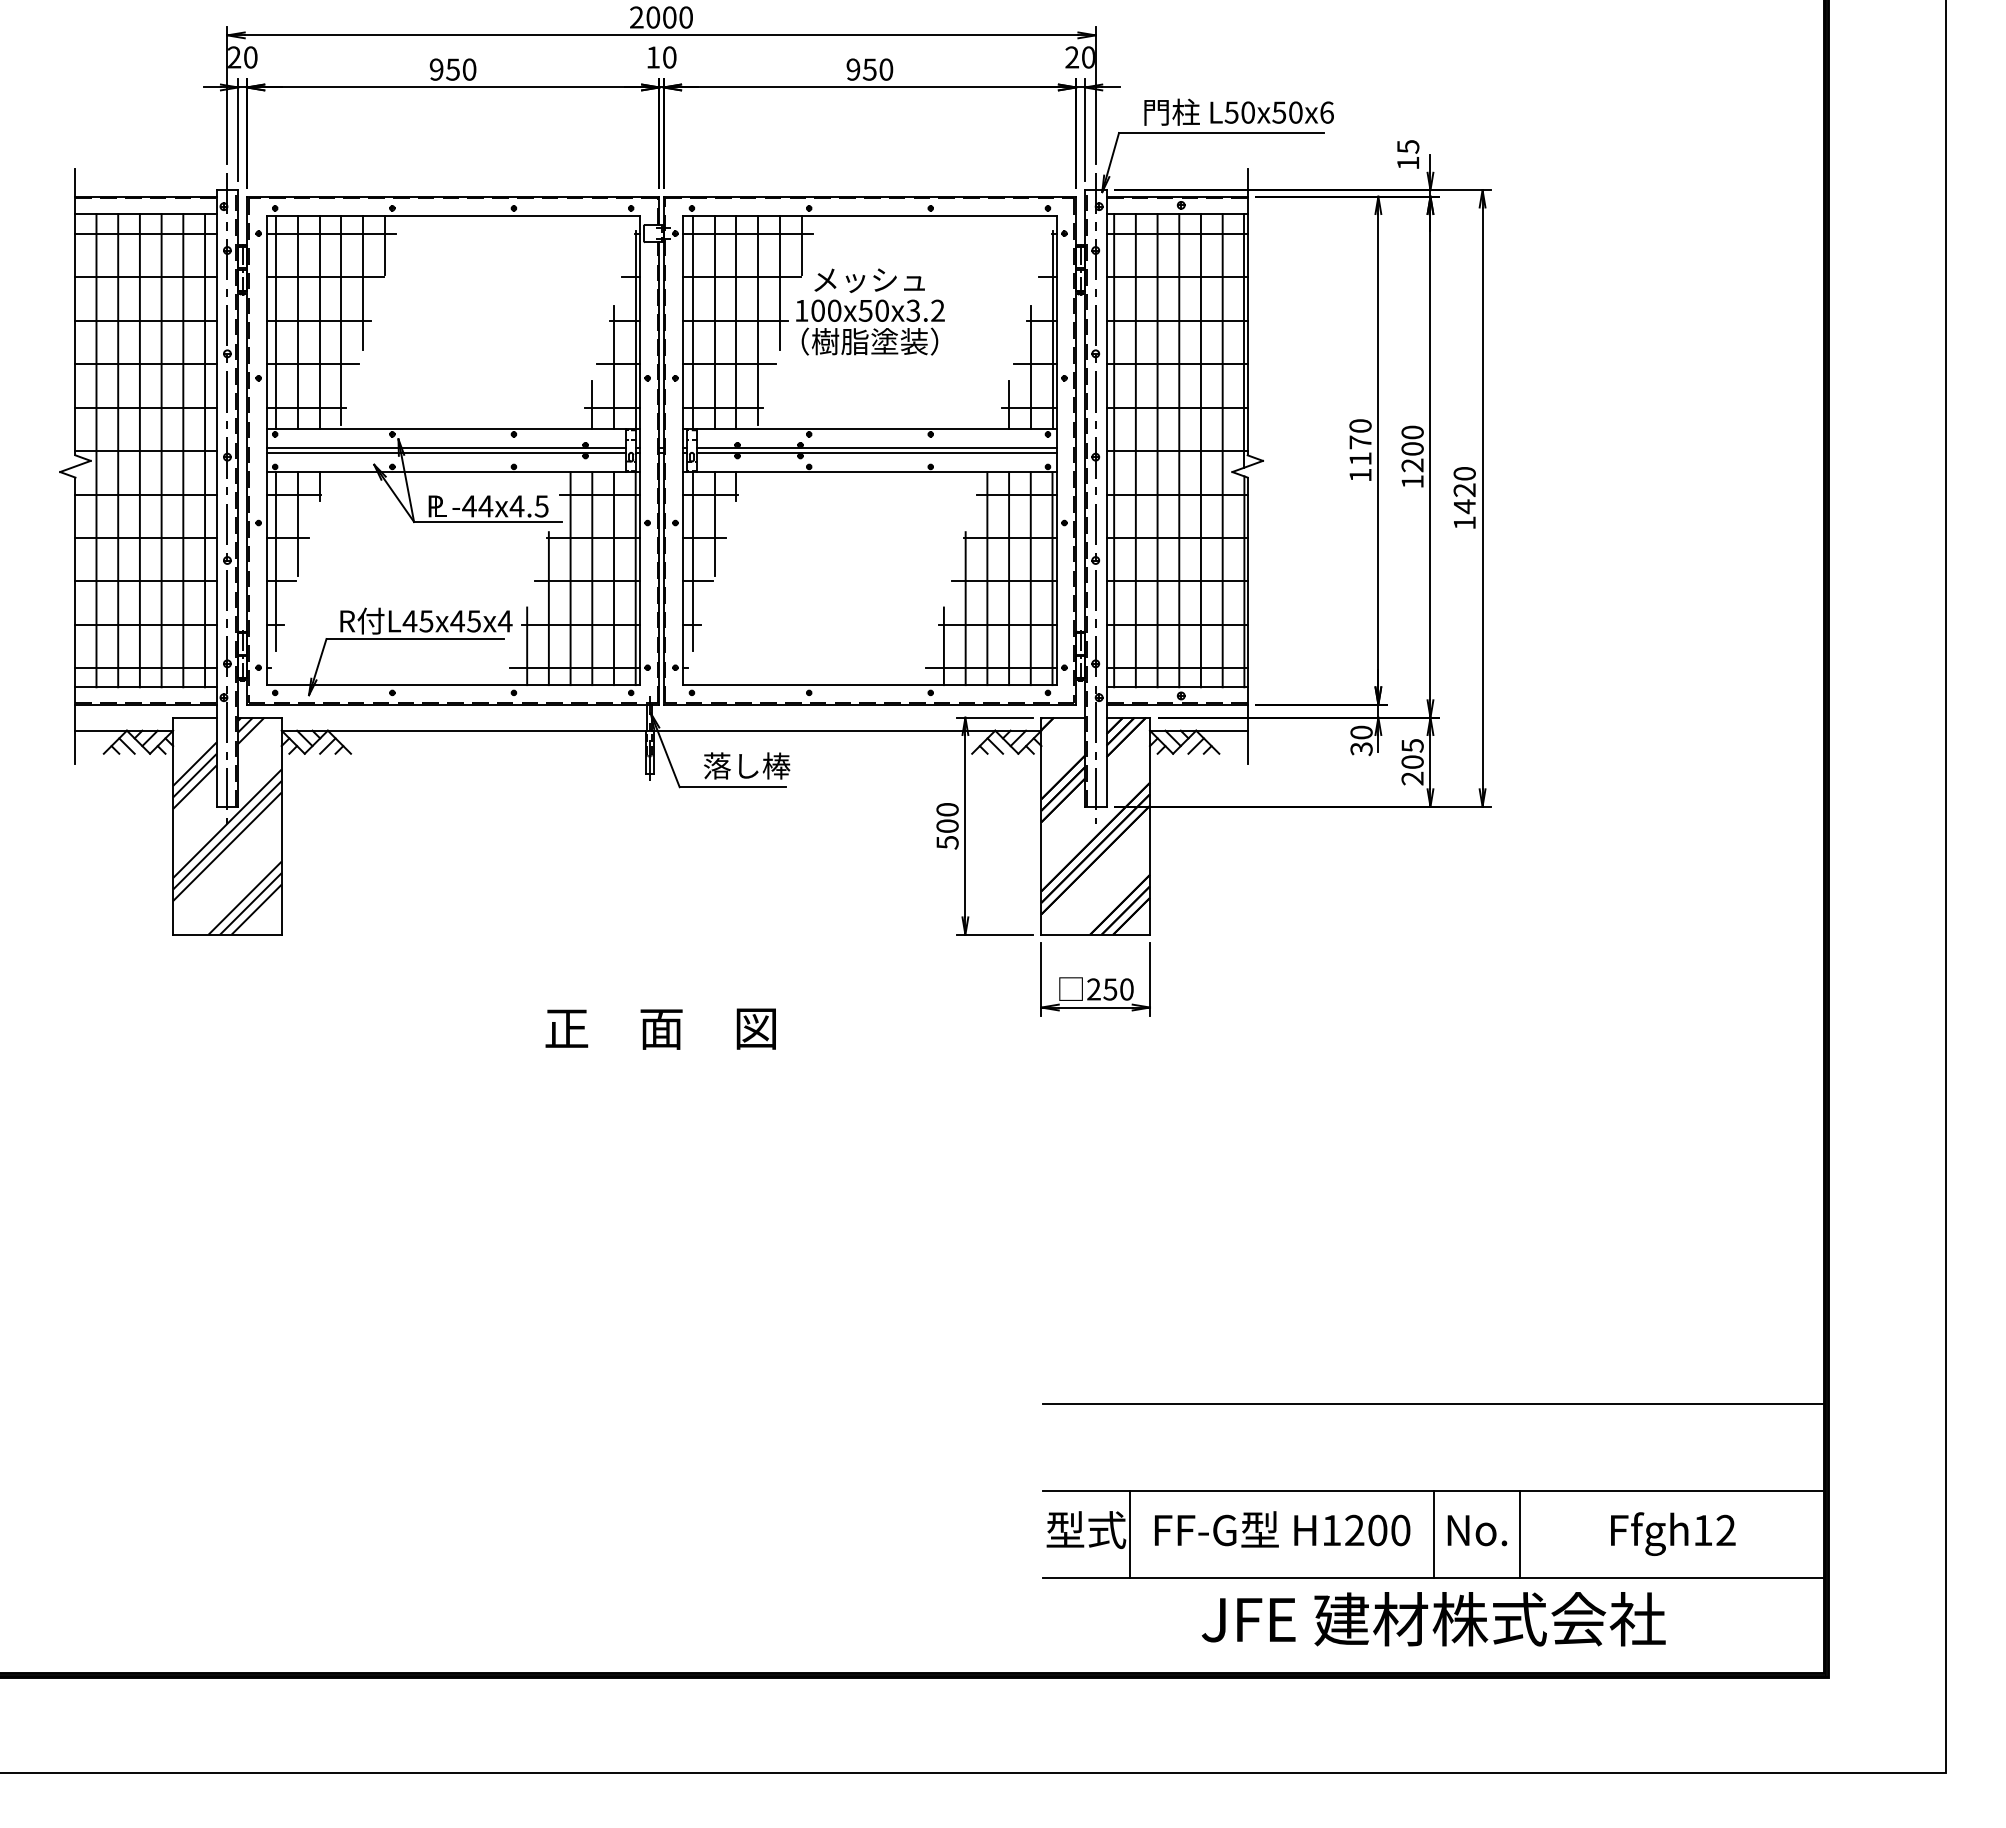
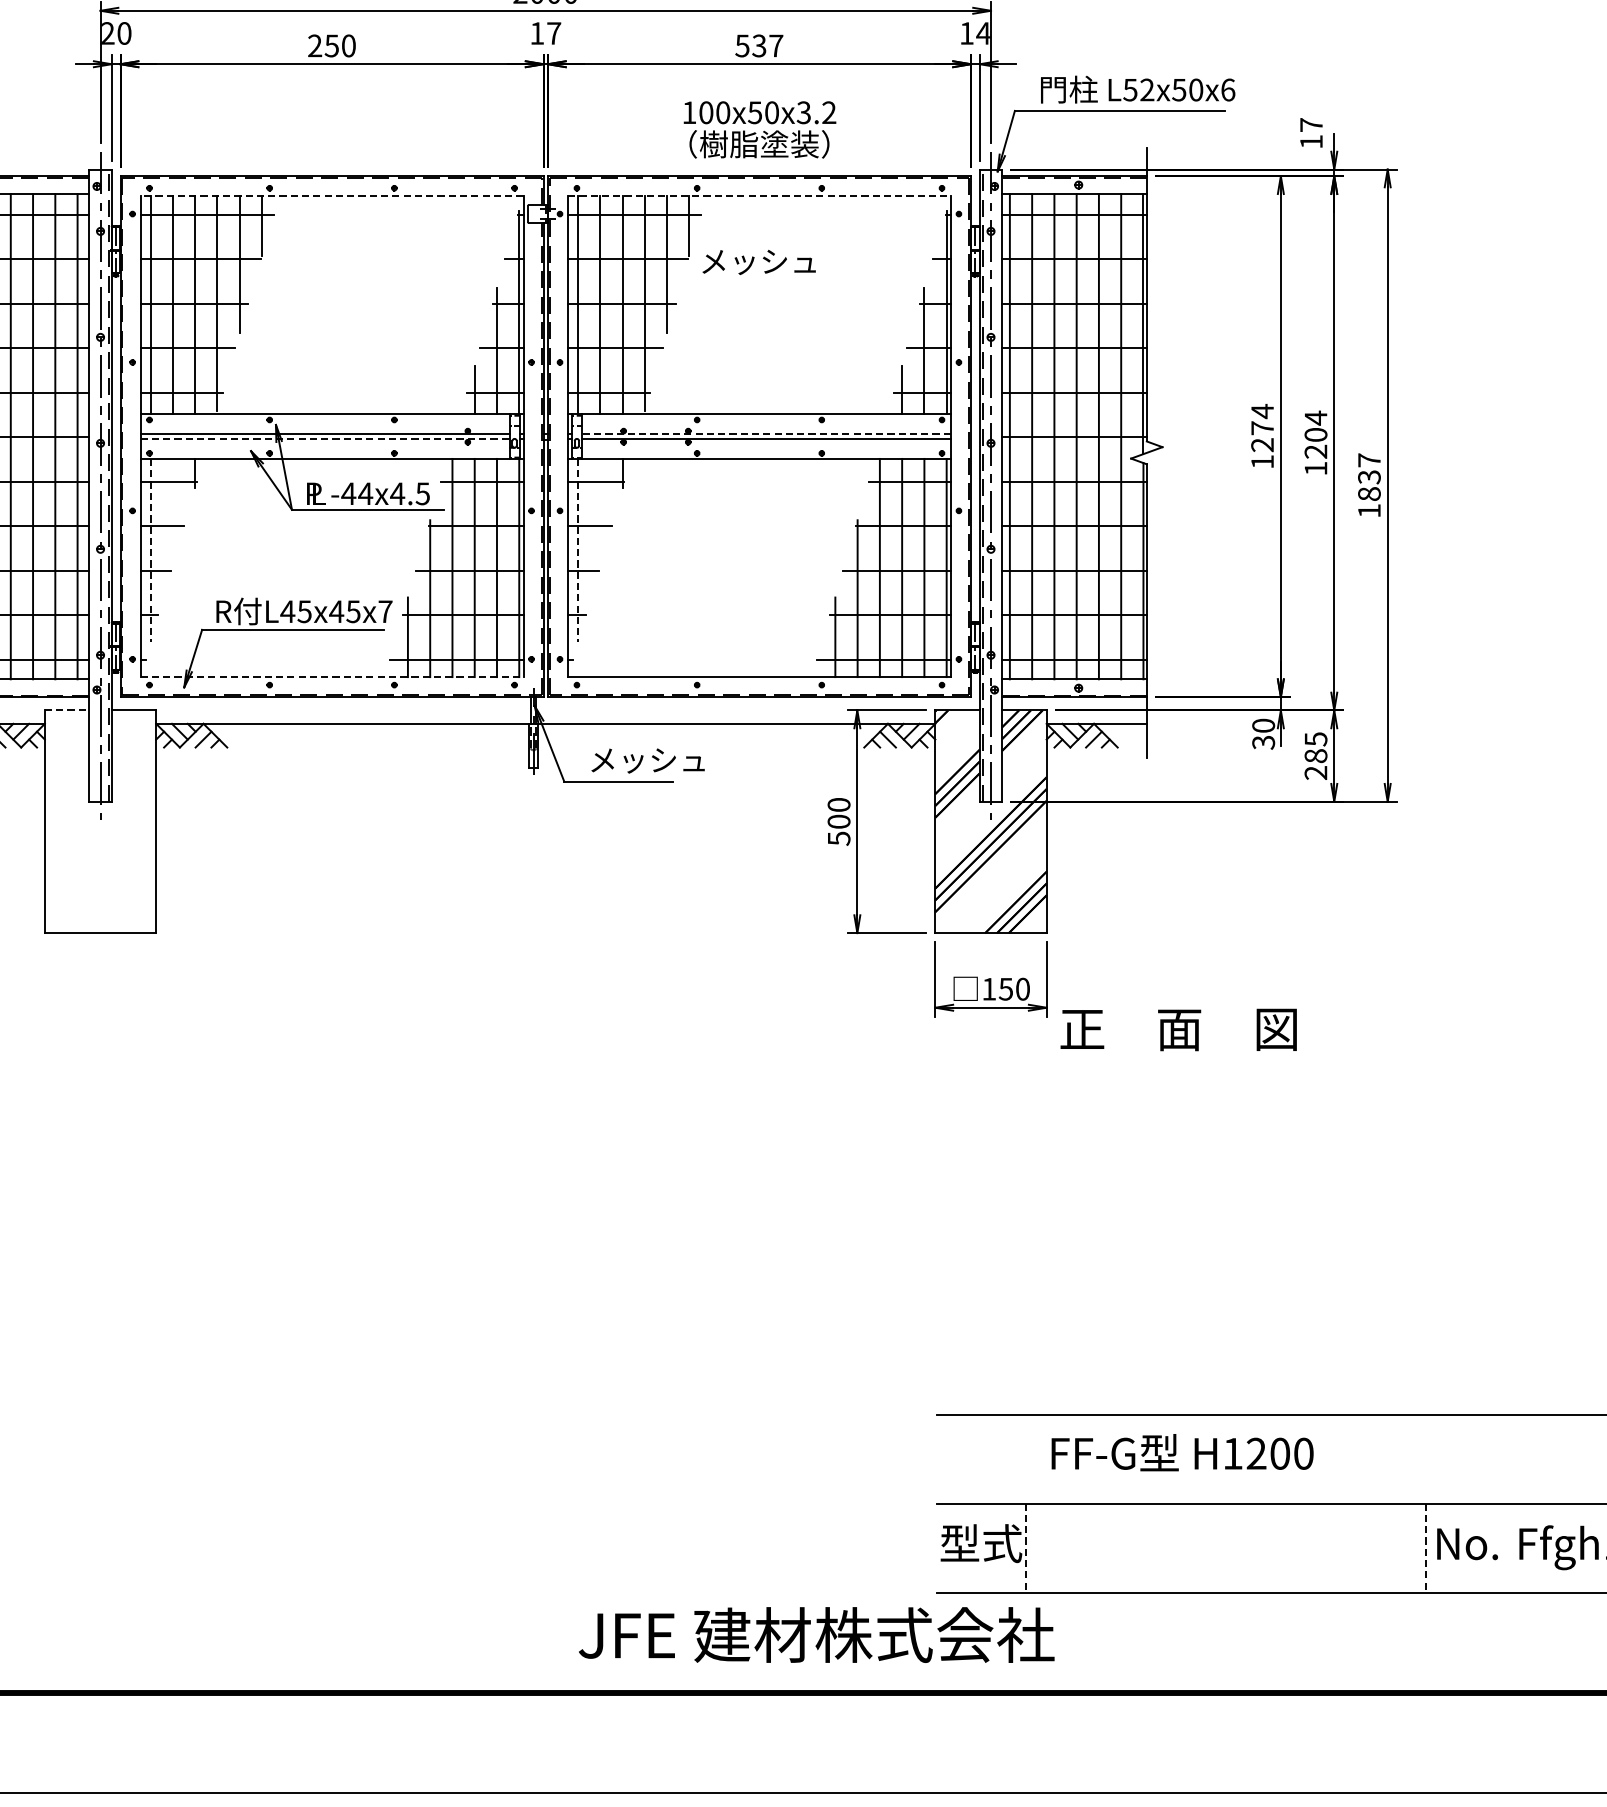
text: (669, 57) -> (553, 33), 10 -> 17
text: (1079, 57) -> (974, 33), 20 -> 14
text: (436, 69) -> (314, 45), 950 -> 250
text: (869, 69) -> (759, 45), 950 -> 537
text: (1247, 112) -> (1146, 89), L50x50x6 -> L52x50x6
text: (1408, 146) -> (1311, 124), 15 -> 17
line: (453, 216) -> (332, 196), solid -> dashed
line: (869, 216) -> (759, 196), solid -> dashed
text: (870, 327) -> (760, 129), moved
text: (1412, 432) -> (1315, 418), 1200 -> 1204
text: (1360, 441) -> (1262, 427), 1170 -> 1274
line: (876, 448) -> (766, 434), solid -> dashed
line: (446, 452) -> (325, 438), solid -> dashed
text: (1464, 490) -> (1369, 477), 1420 -> 1837
line: (297, 523) -> (172, 511), removed
line: (714, 523) -> (600, 511), removed
line: (276, 562) -> (150, 551), solid -> dashed
line: (693, 562) -> (578, 551), solid -> dashed
text: (504, 621) -> (384, 611), L45x45x4 -> L45x45x7
line: (453, 685) -> (332, 677), solid -> dashed
line: (194, 717) -> (66, 710), solid -> dashed
text: (1412, 761) -> (1315, 755), 205 -> 285
text: (760, 765) -> (647, 759), 落し棒 -> メッシュ
hatch: (227, 825) -> (100, 821), removed
text: (1093, 989) -> (988, 989), 250 -> 150
text: (660, 1028) -> (1178, 1029), moved
text: (1282, 1529) -> (1182, 1452), moved
text: (1477, 1530) -> (1467, 1544), moved
line: (1129, 1534) -> (1025, 1548), solid -> dashed
line: (1433, 1534) -> (1337, 1548), removed
line: (1520, 1534) -> (1426, 1548), solid -> dashed
text: (1433, 1619) -> (816, 1635), moved

